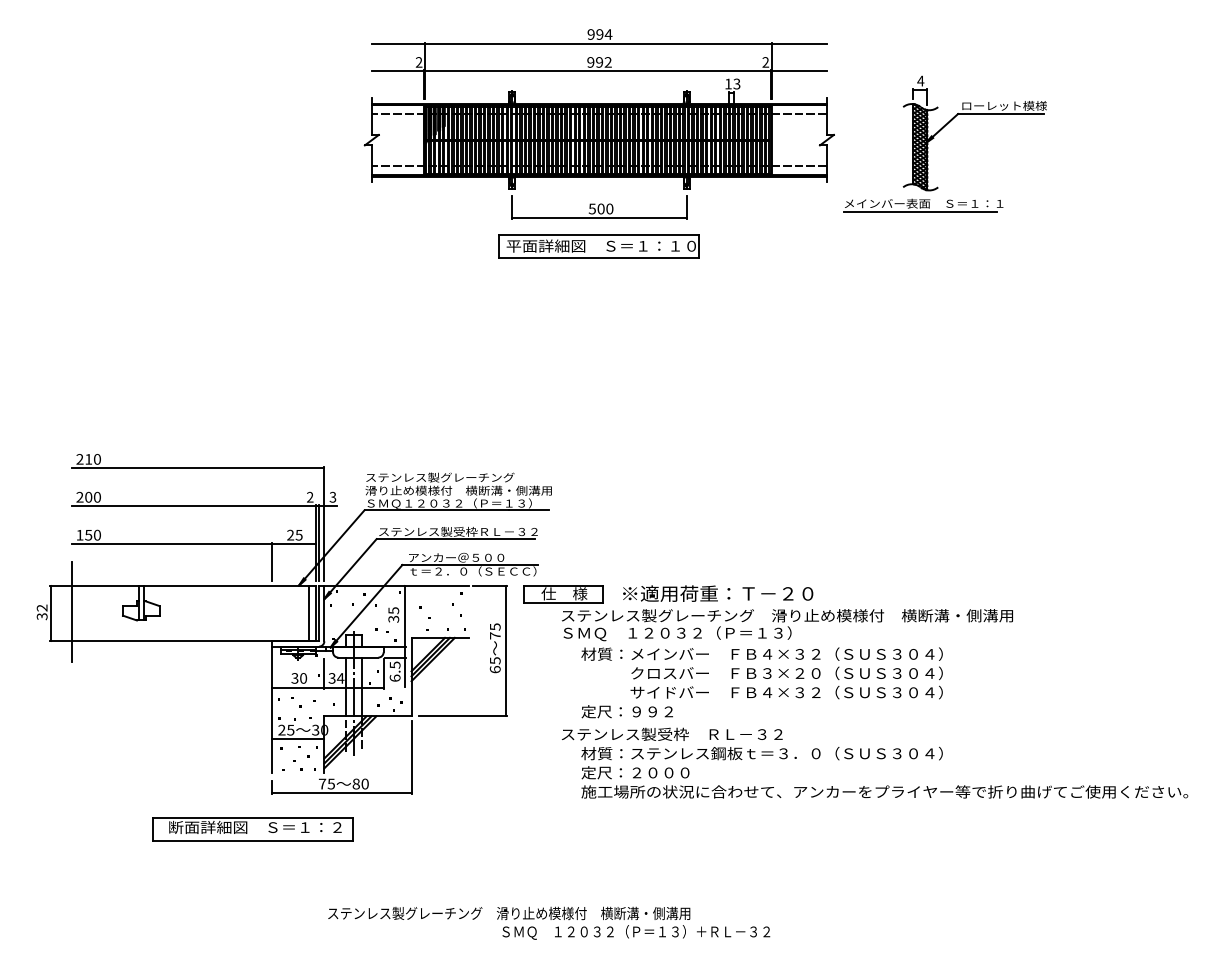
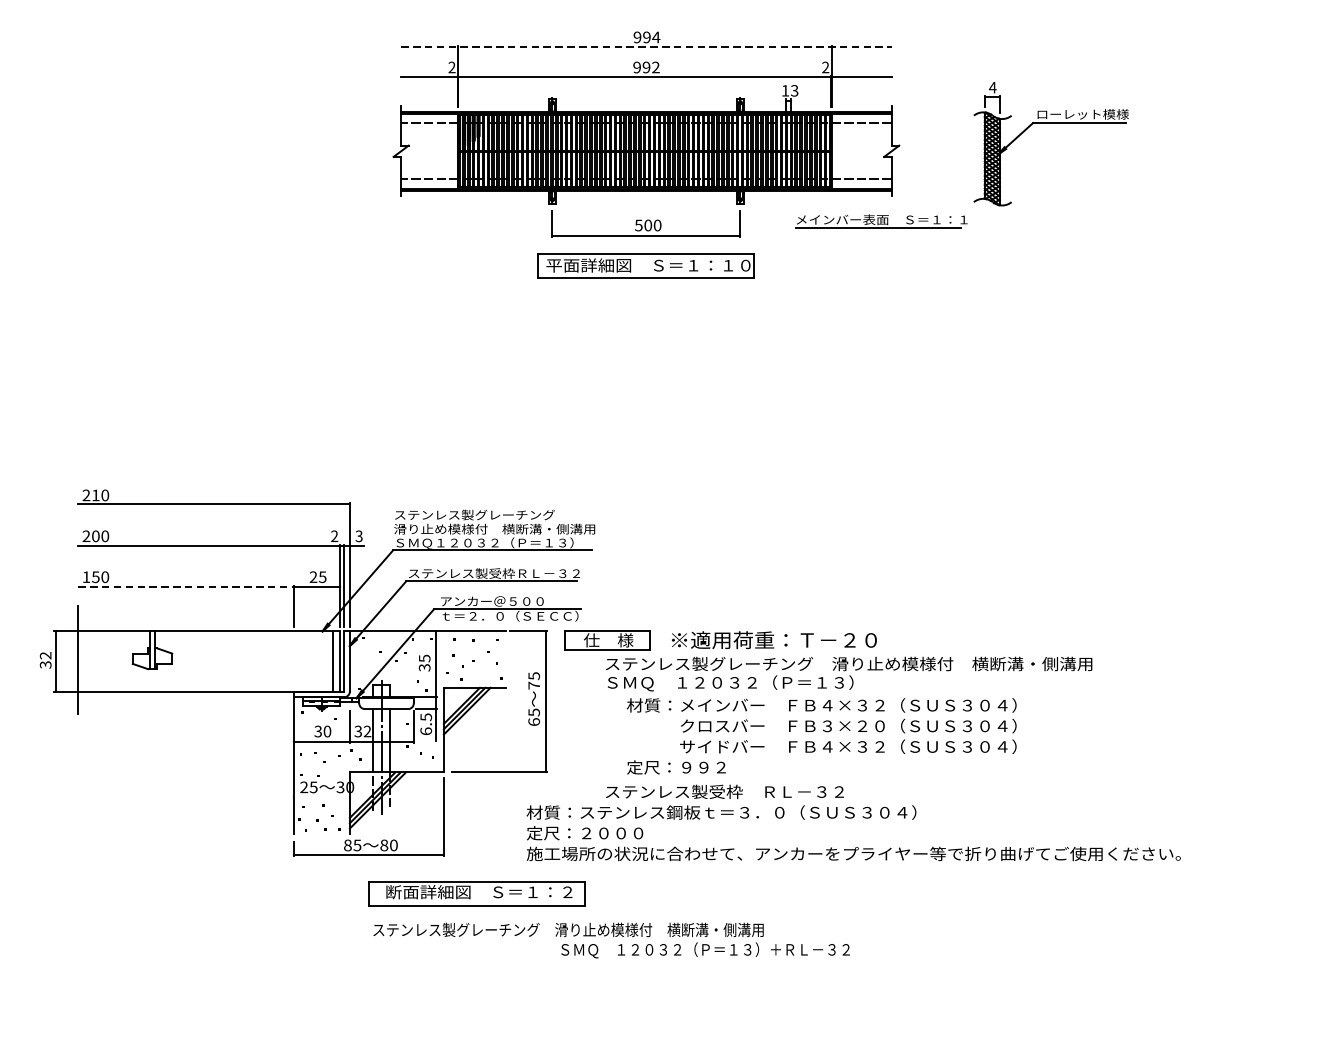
line: (599, 43) -> (646, 47), solid -> dashed
part: (923, 205) -> (881, 221), moved
line: (172, 544) -> (186, 587), solid -> dashed
text: (340, 678) -> (367, 731), 34 -> 32
line: (298, 739) -> (322, 797), removed
text: (884, 772) -> (853, 832), moved
text: (322, 783) -> (347, 844), 75 -> 85
part: (252, 829) -> (476, 894), moved
text: (549, 922) -> (611, 939), moved

